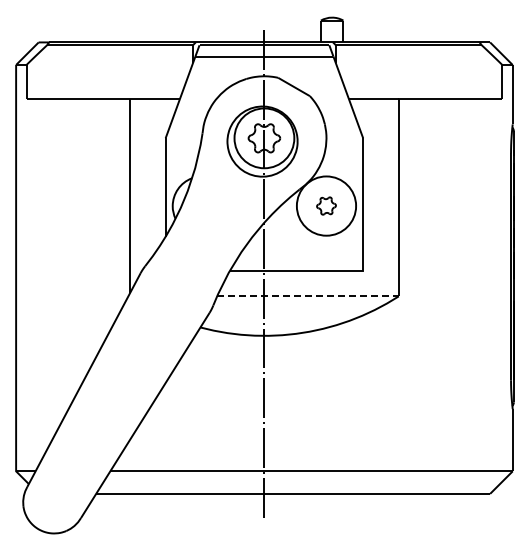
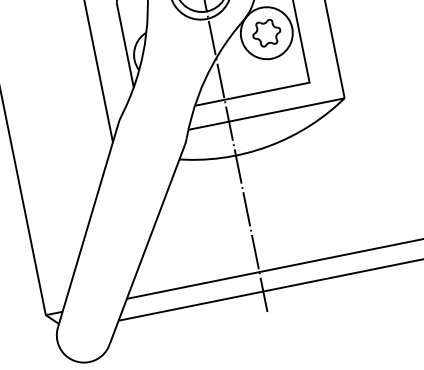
part: (326, 205) -> (266, 32), size x1.67
line: (307, 296) -> (266, 114), dashed -> solid

